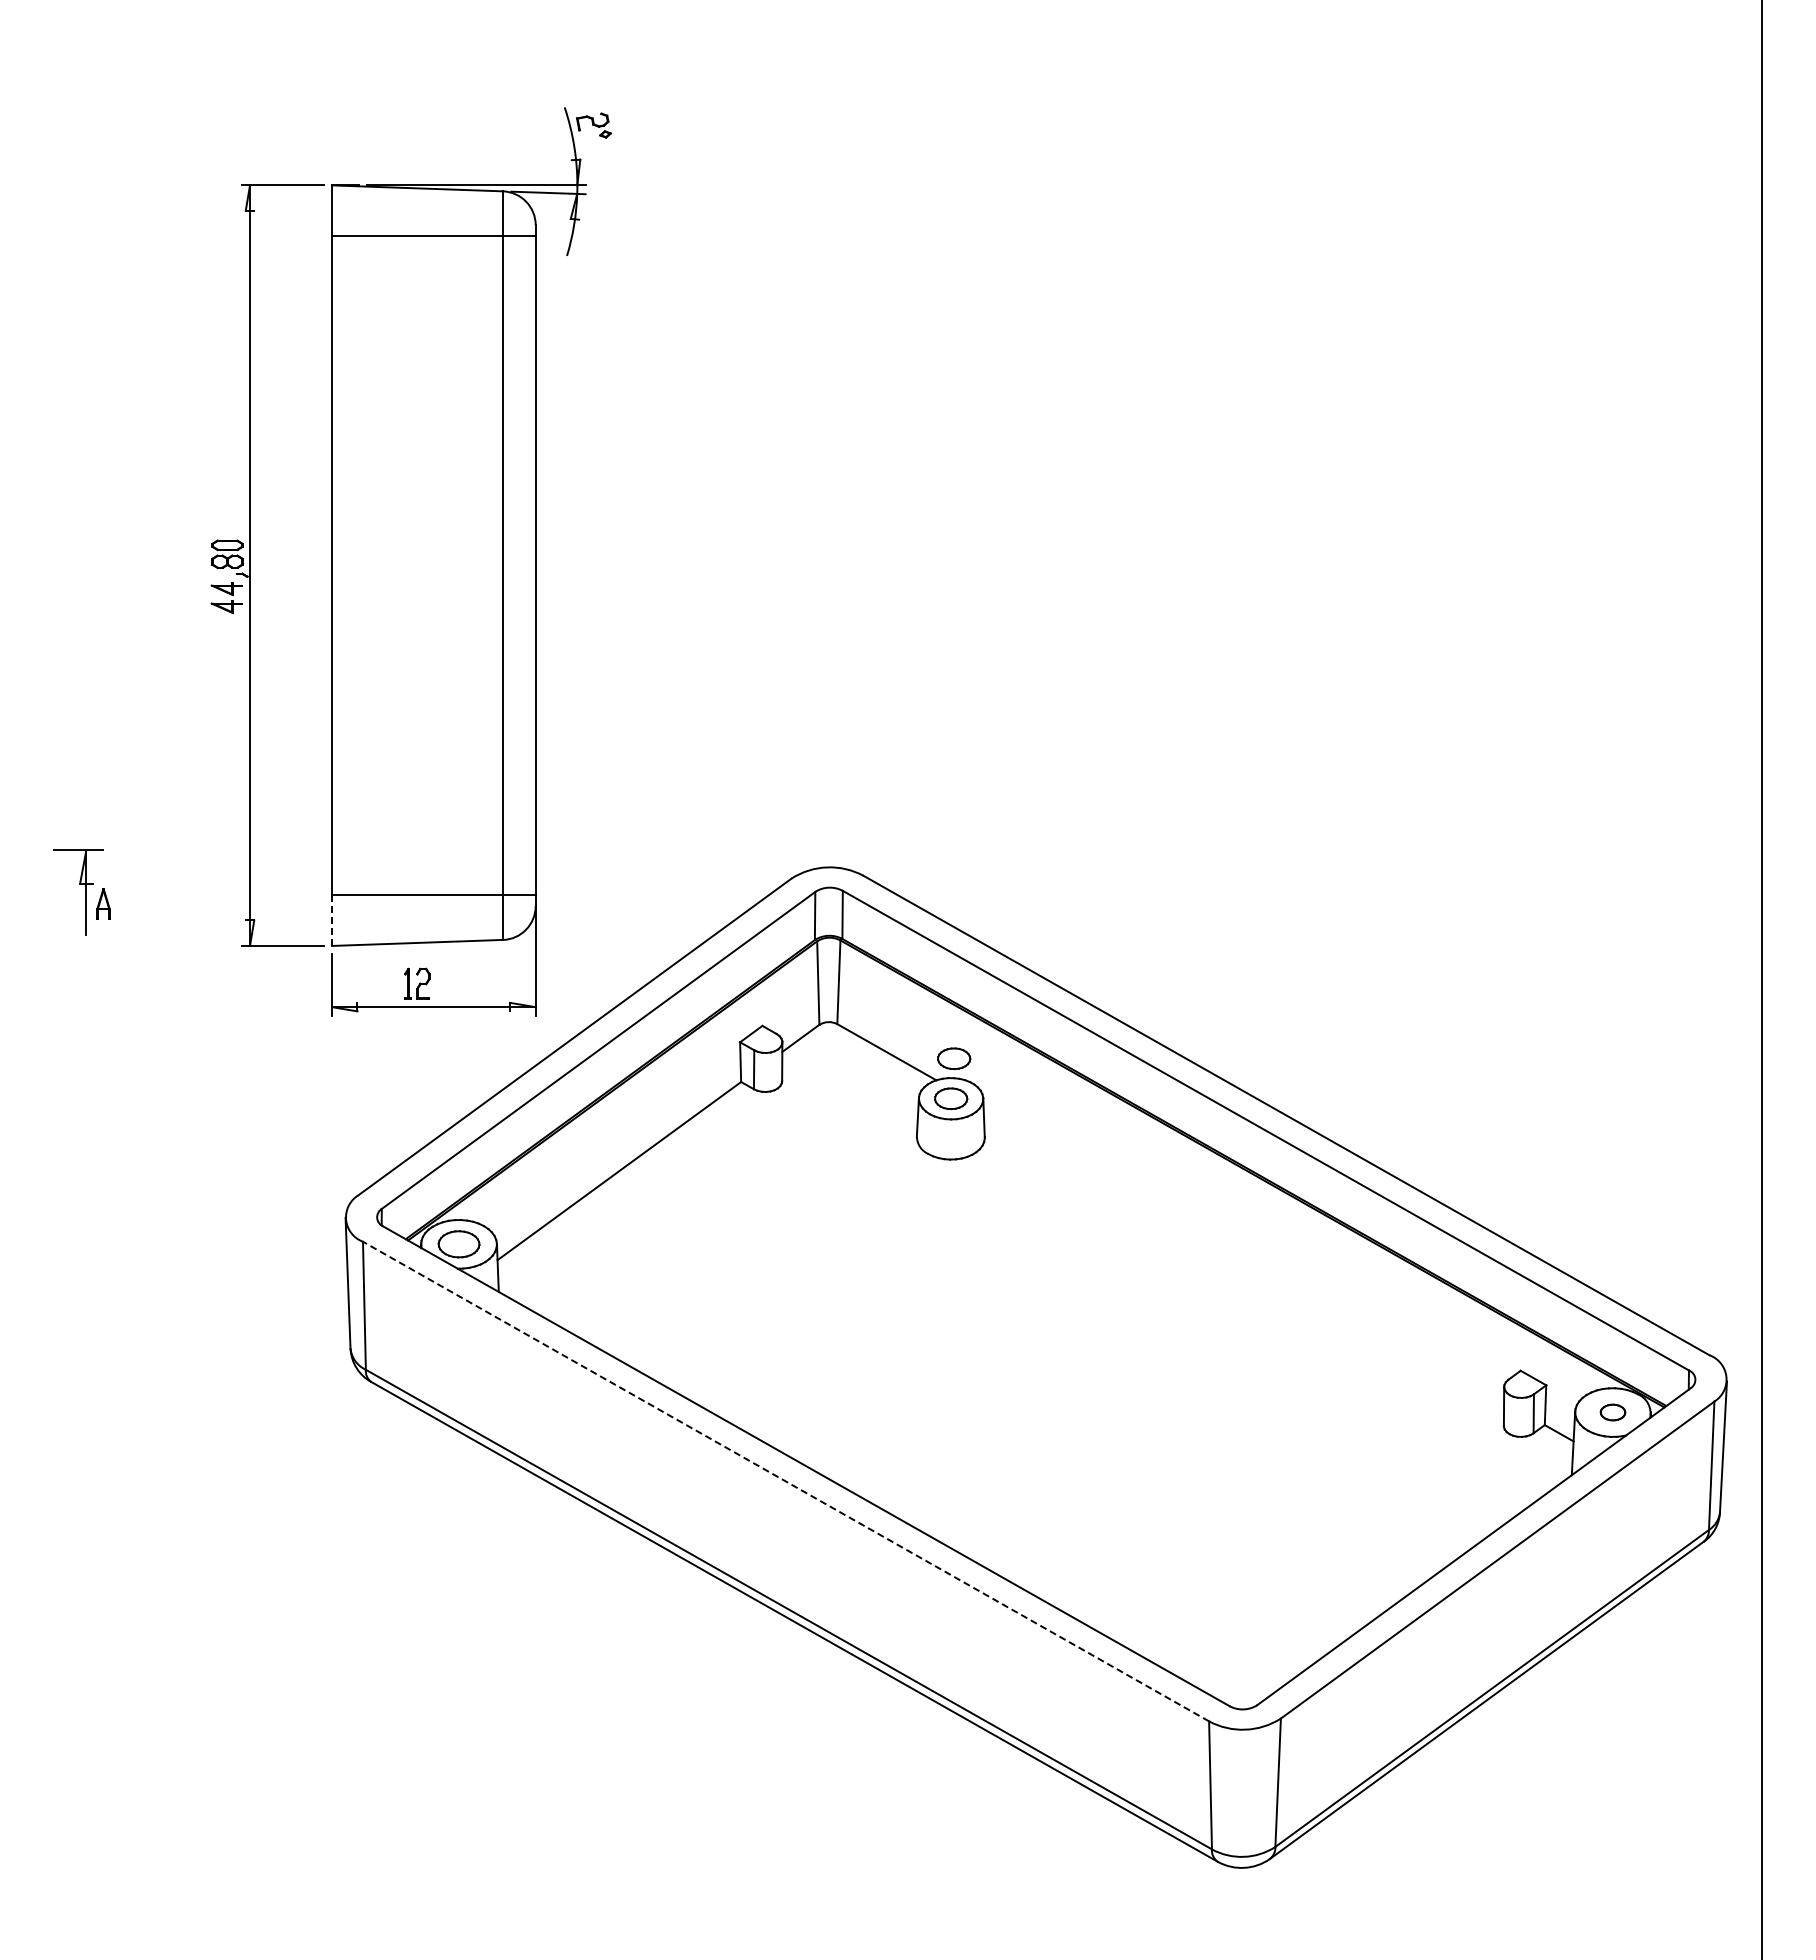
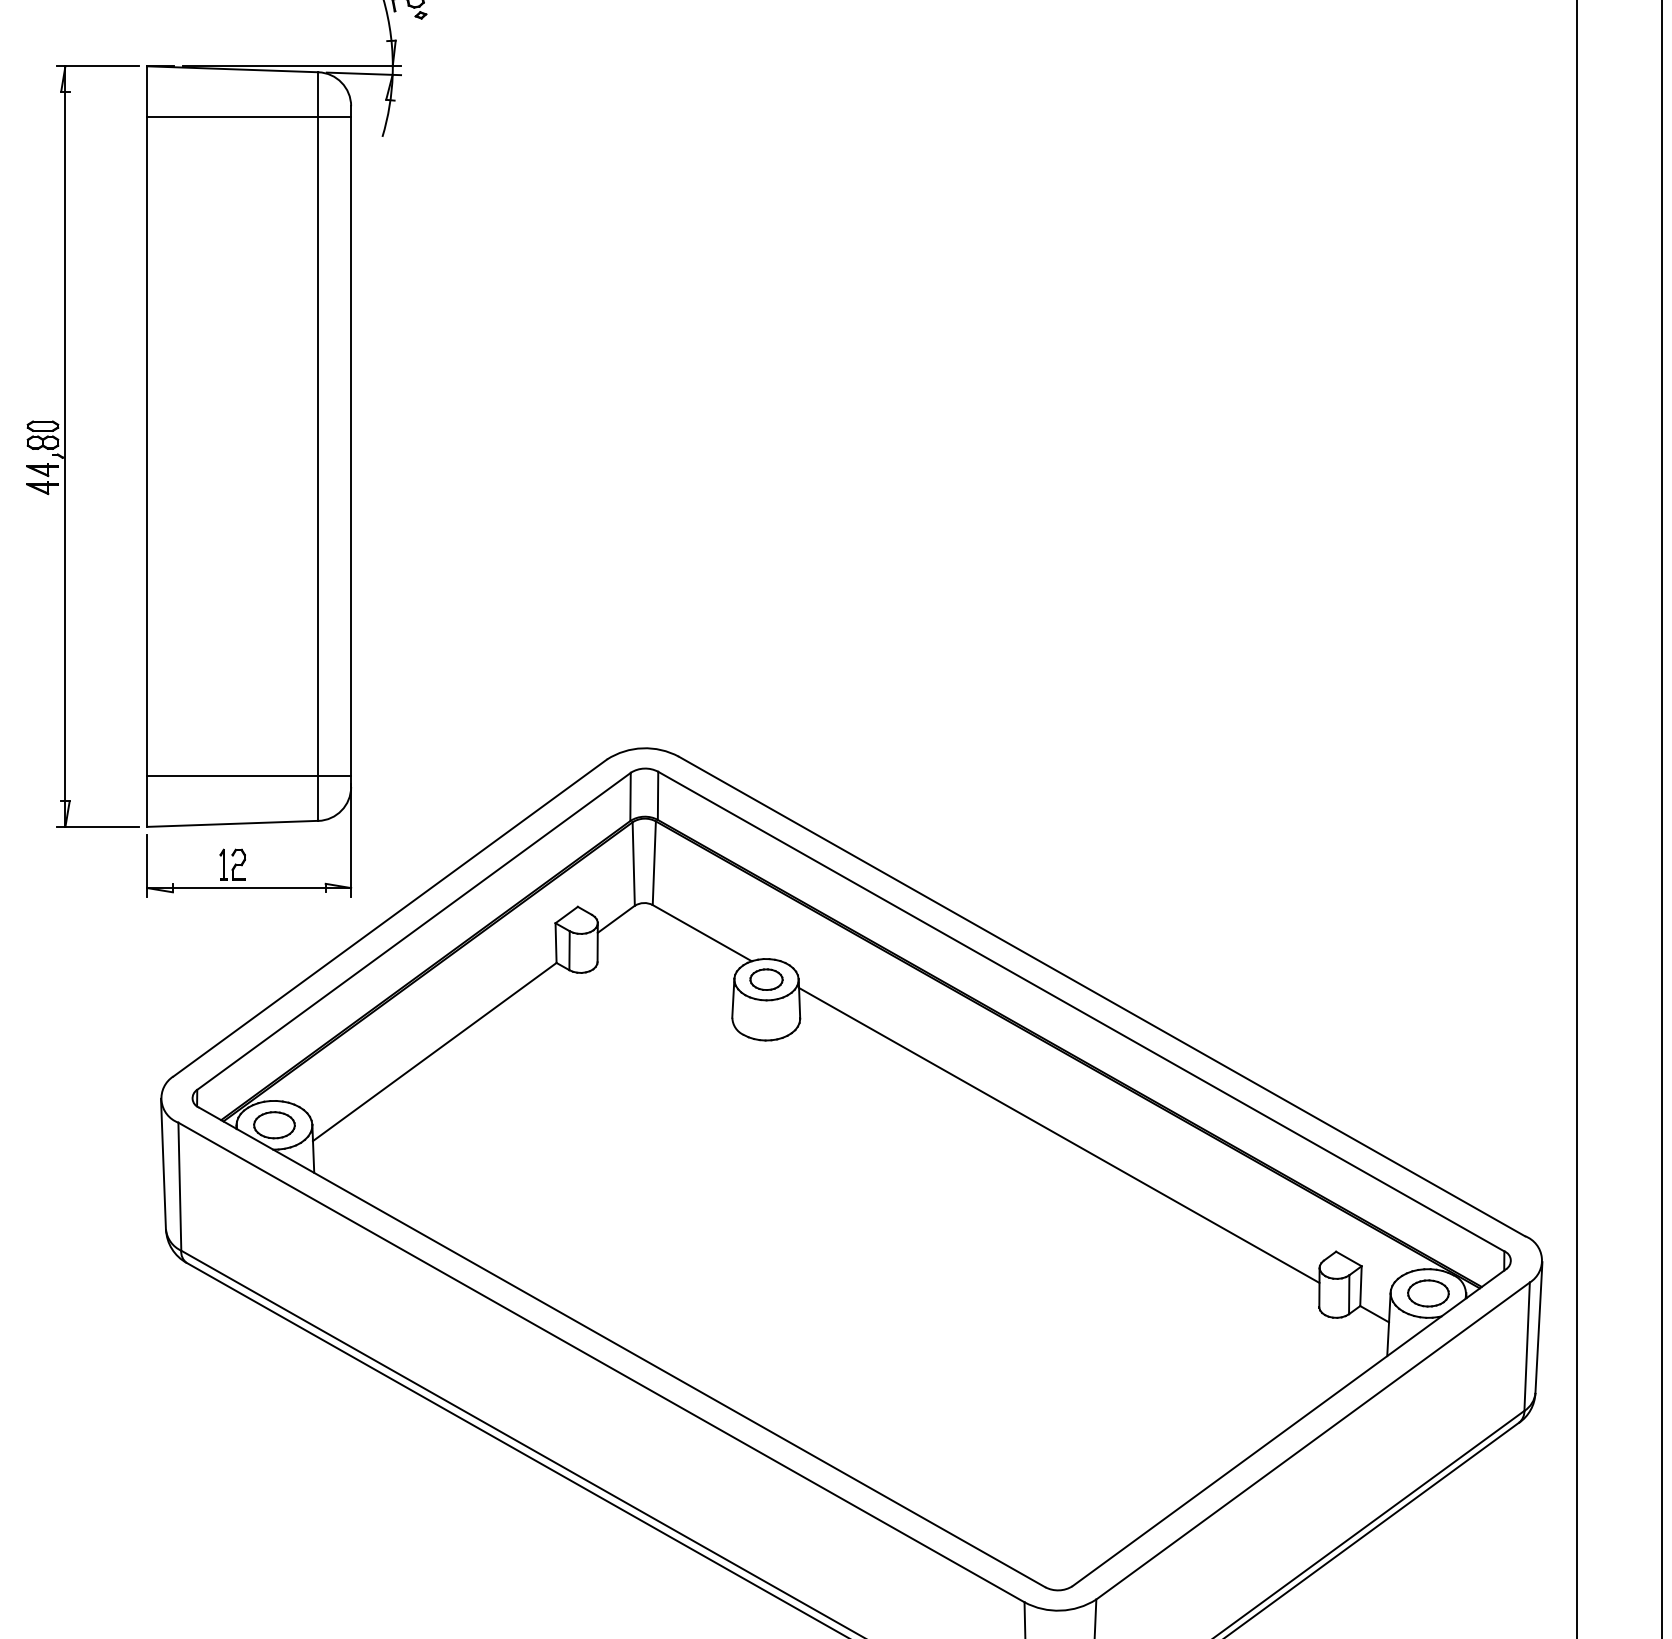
line: (332, 920) -> (147, 801), dashed -> solid
part: (954, 1058) -> (769, 939), removed
line: (1243, 1254) -> (1058, 1135), added
part: (1612, 1412) -> (1427, 1293), size x1.67
line: (785, 1481) -> (600, 1362), dashed -> solid

